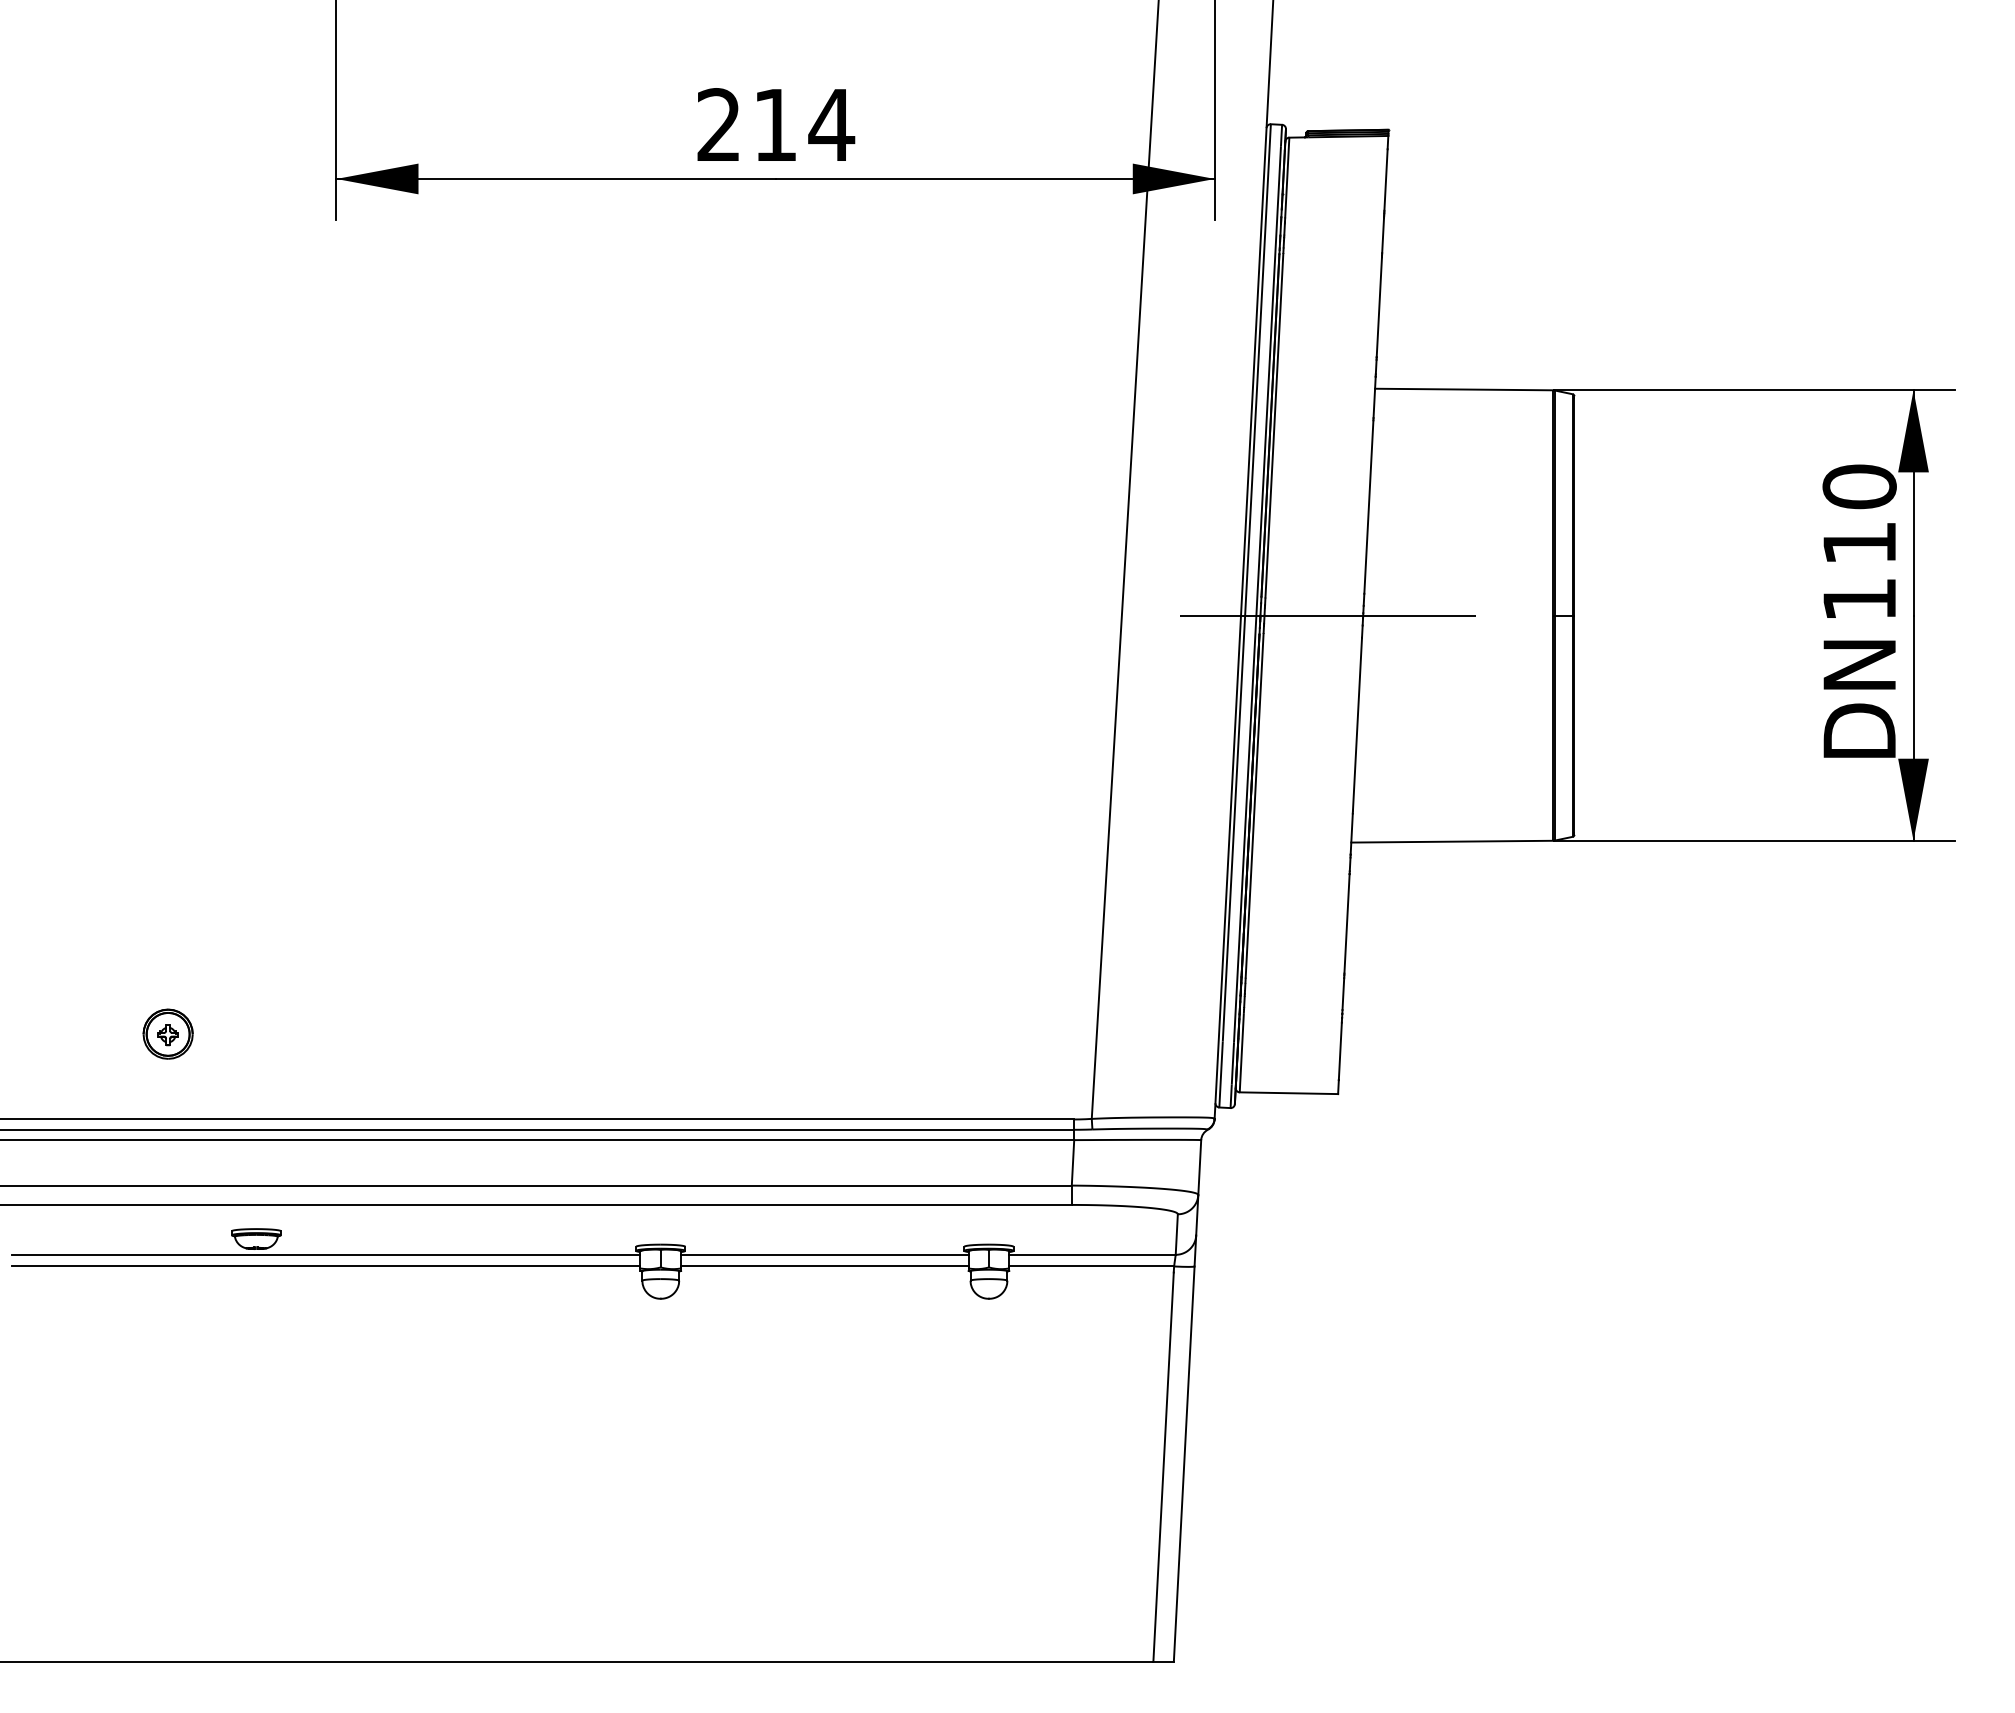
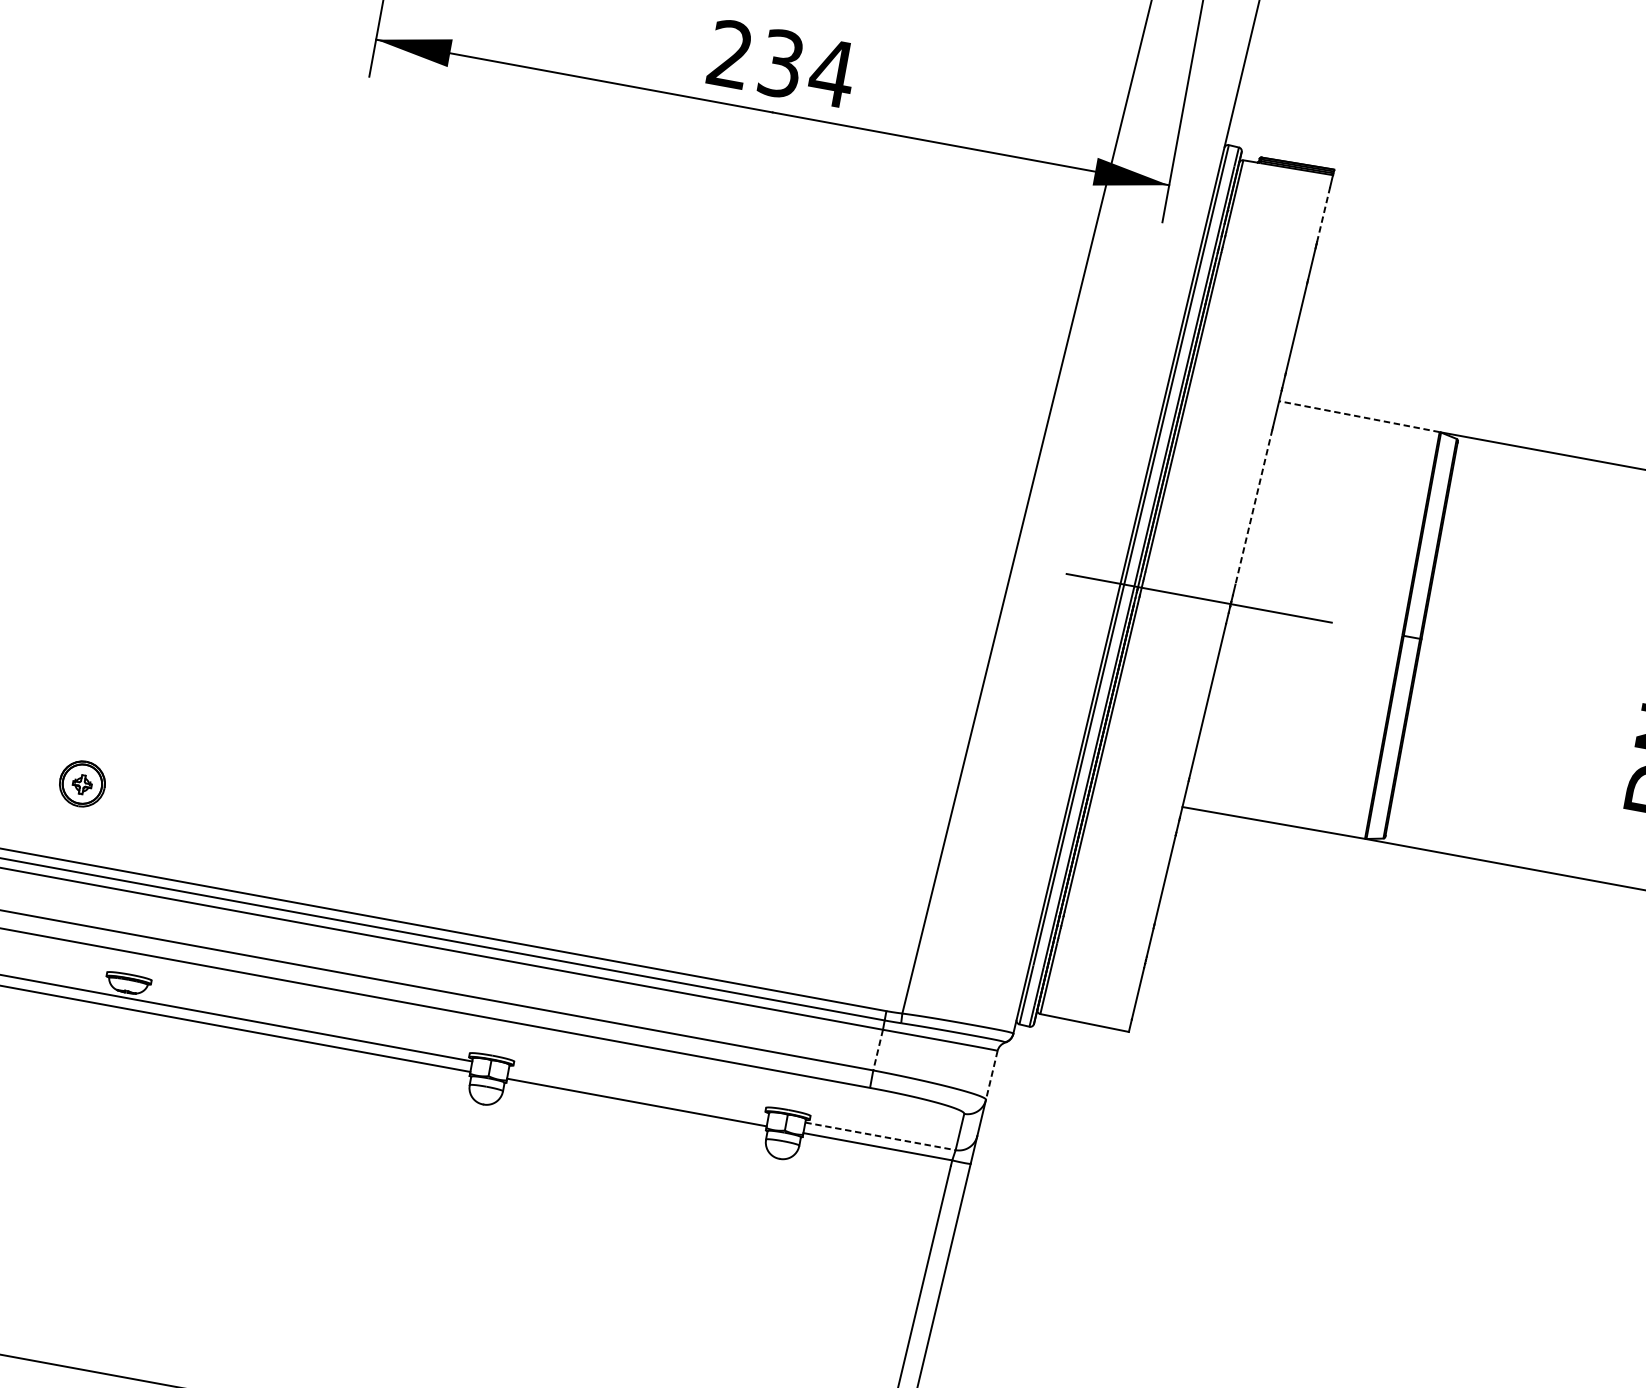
text: (775, 125) -> (781, 64), 214 -> 234
line: (1386, 180) -> (1323, 215), solid -> dashed
line: (1463, 389) -> (1358, 416), solid -> dashed
line: (1368, 507) -> (1253, 507), solid -> dashed
line: (1073, 1162) -> (878, 1049), solid -> dashed
line: (1199, 1168) -> (991, 1076), solid -> dashed
line: (824, 1254) -> (638, 1091), removed
line: (1093, 1254) -> (881, 1136), solid -> dashed

